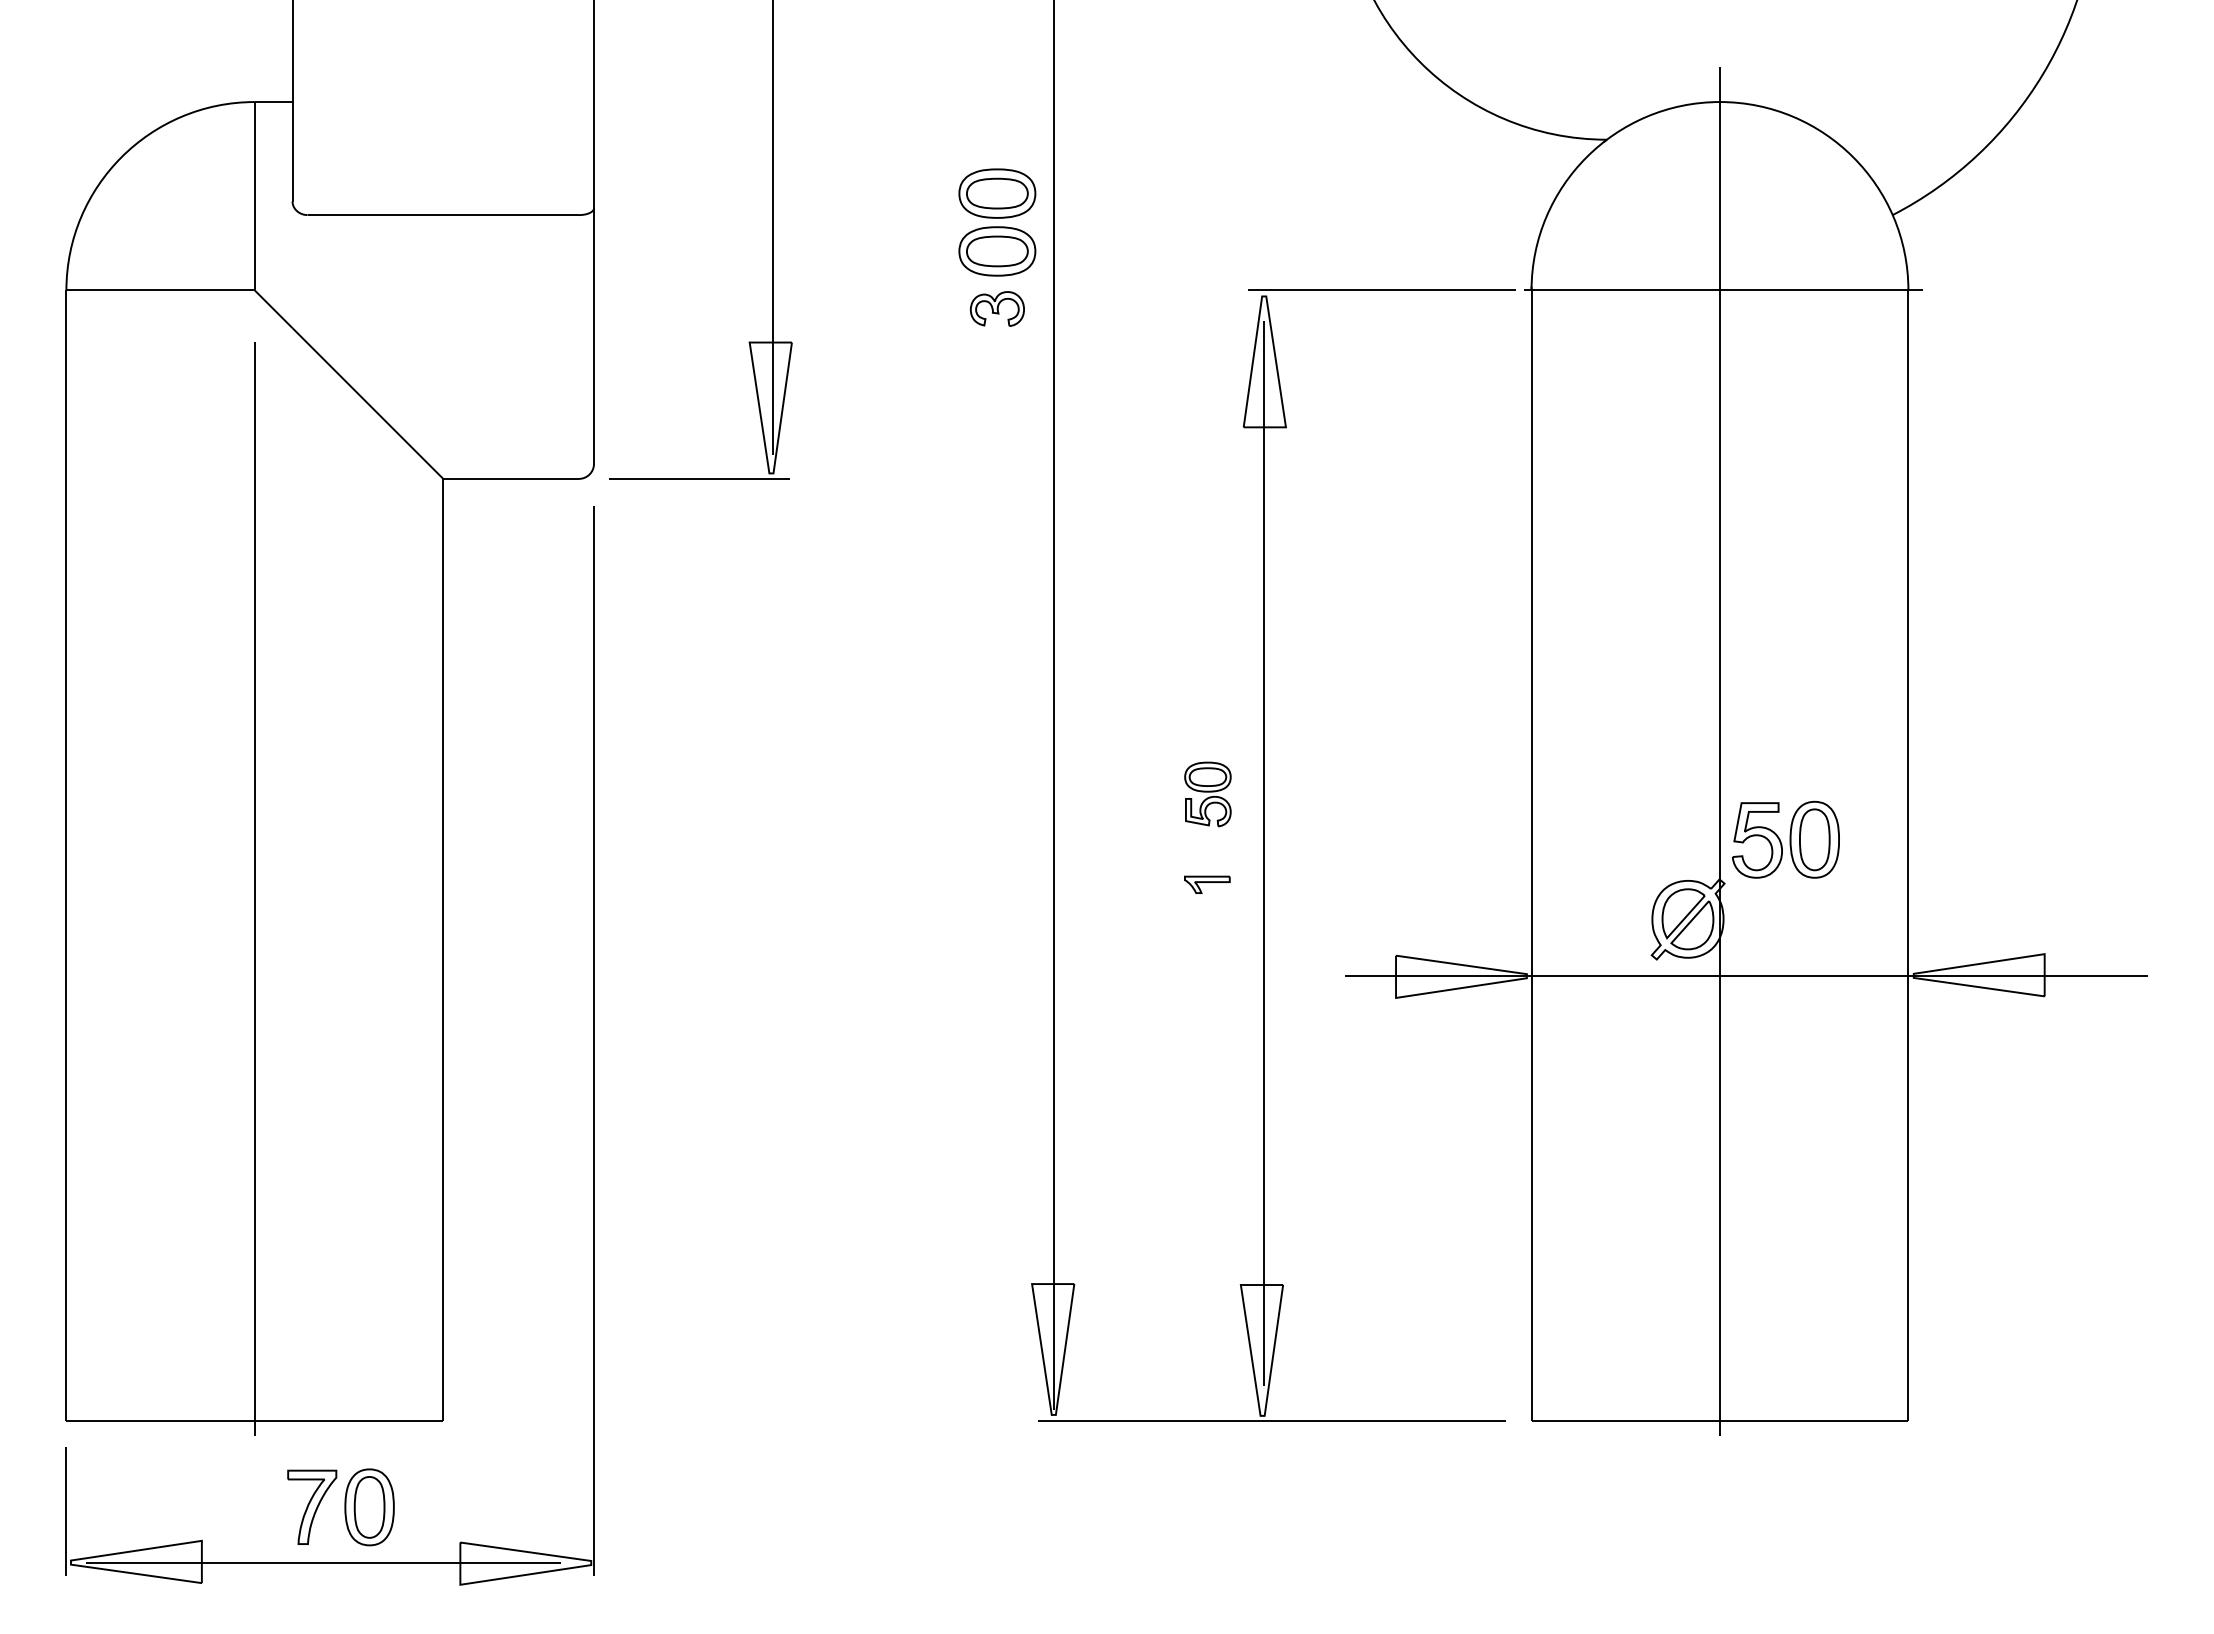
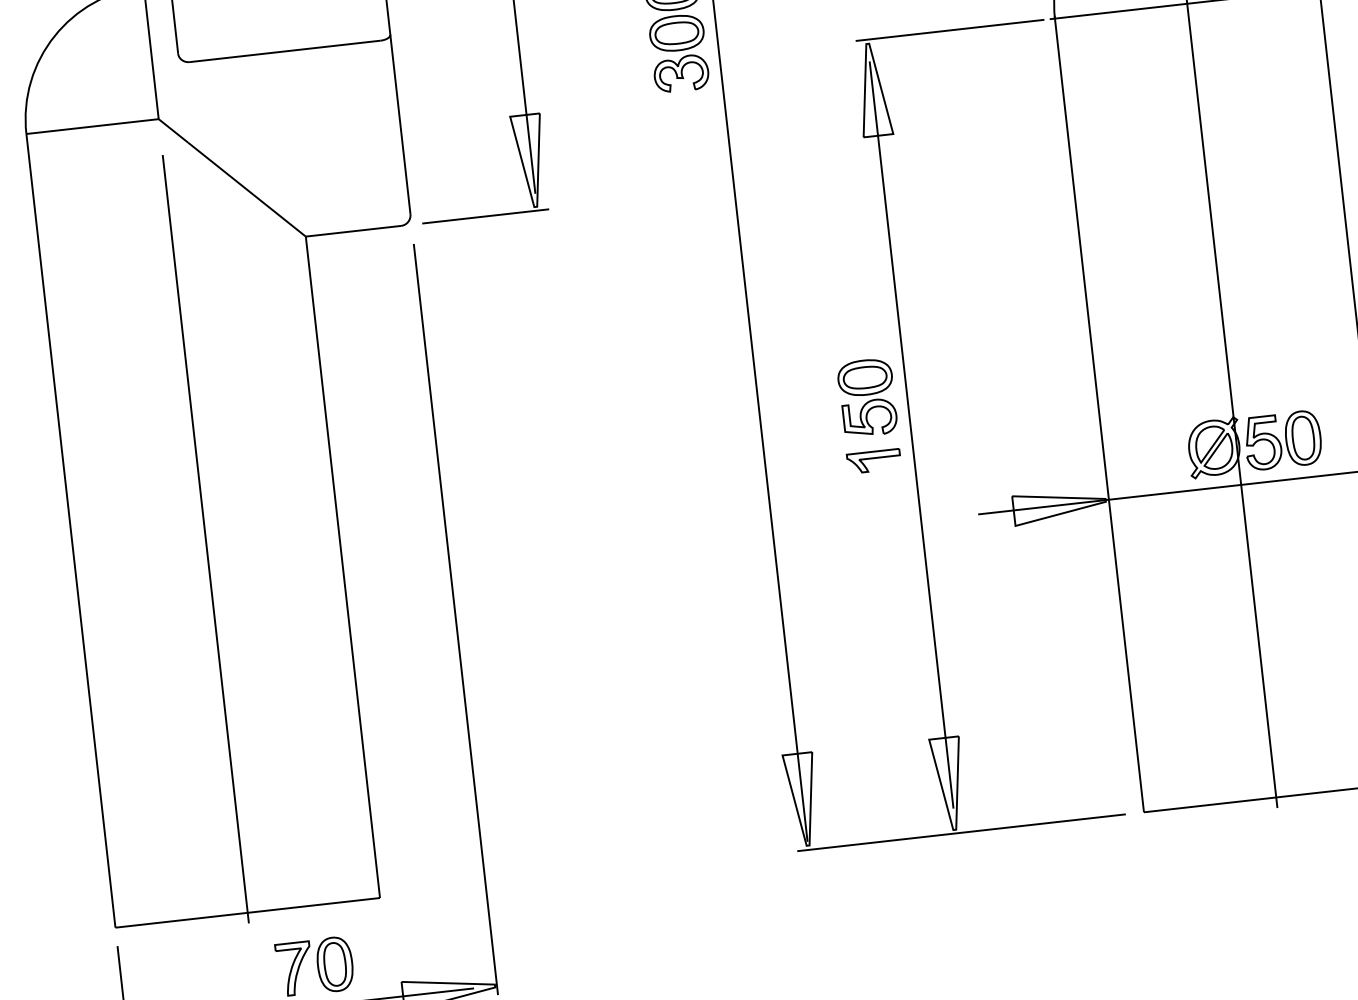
part: (997, 308) -> (681, 73), size x1.43
part: (1207, 794) -> (867, 397), size x1.67
part: (1785, 839) -> (1282, 440), moved
part: (1207, 884) -> (874, 461), size x1.67

